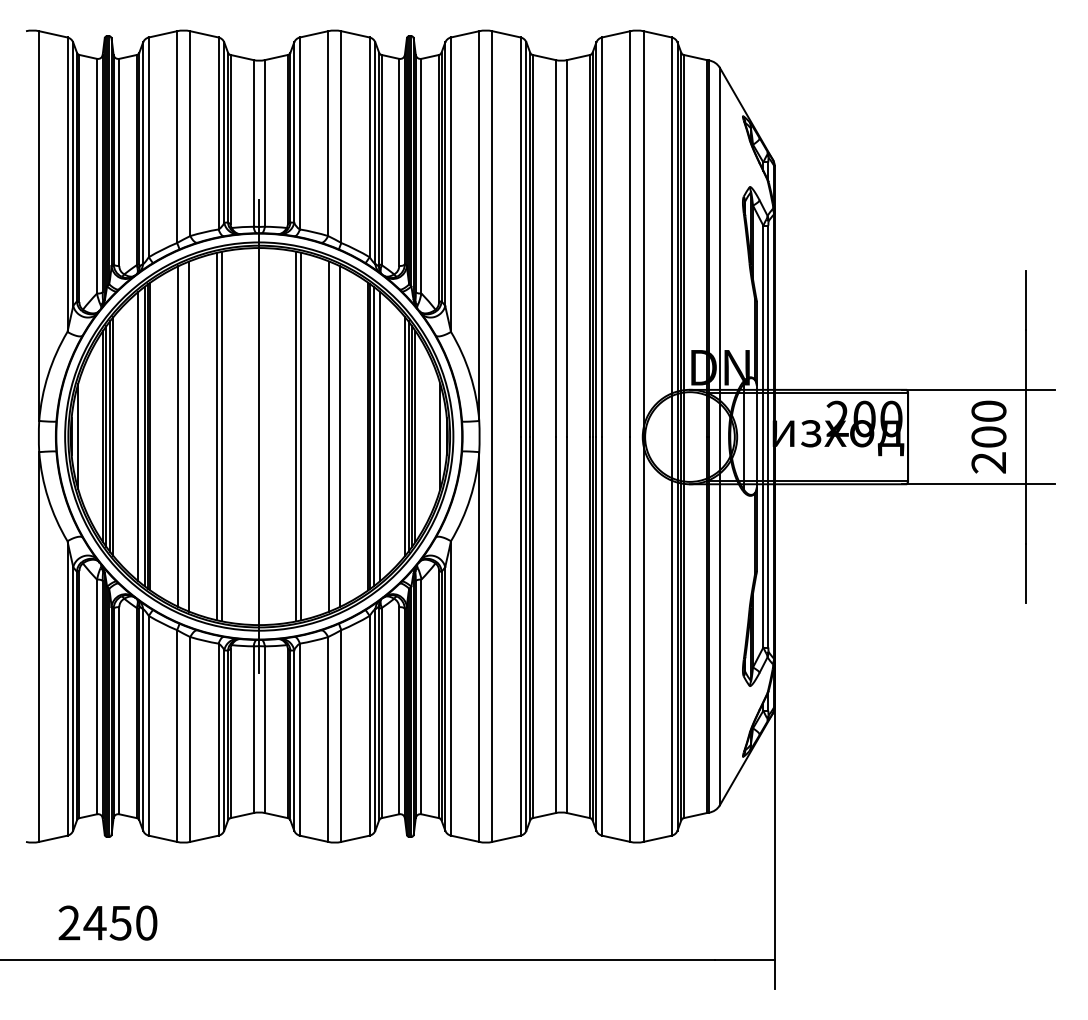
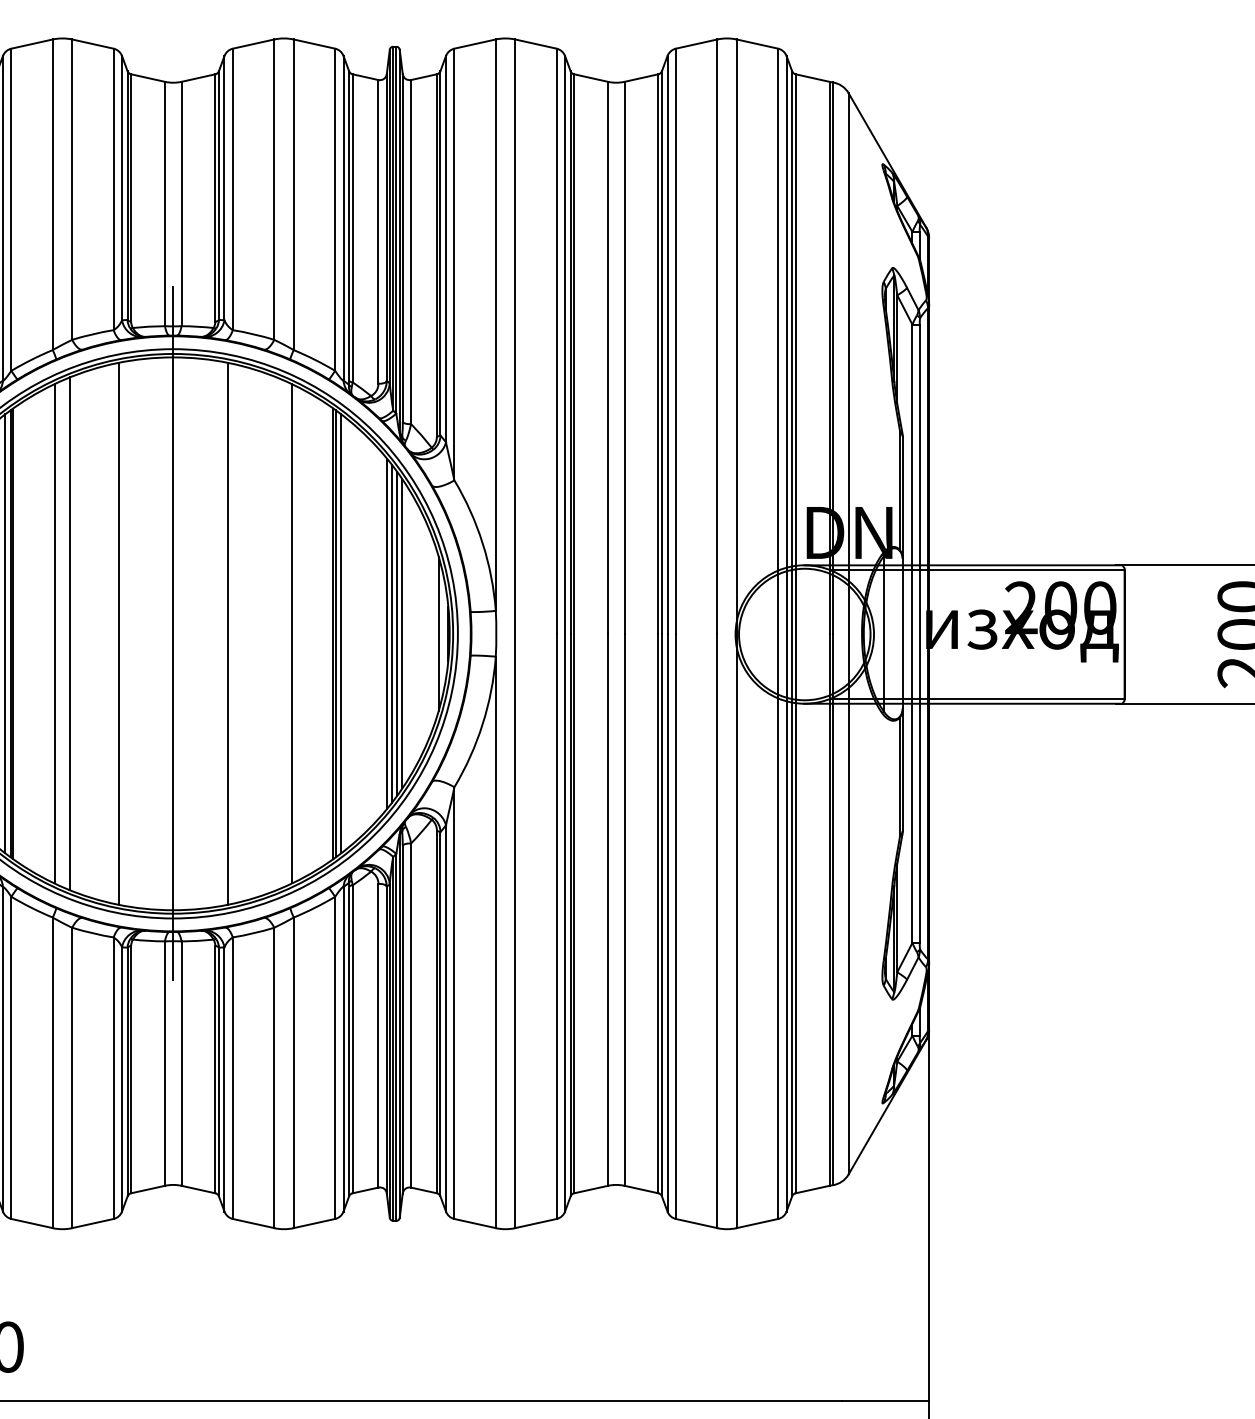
line: (217, 436) -> (112, 633), removed
line: (301, 436) -> (235, 633), removed
line: (329, 436) -> (276, 633), removed
line: (380, 436) -> (351, 633), removed

